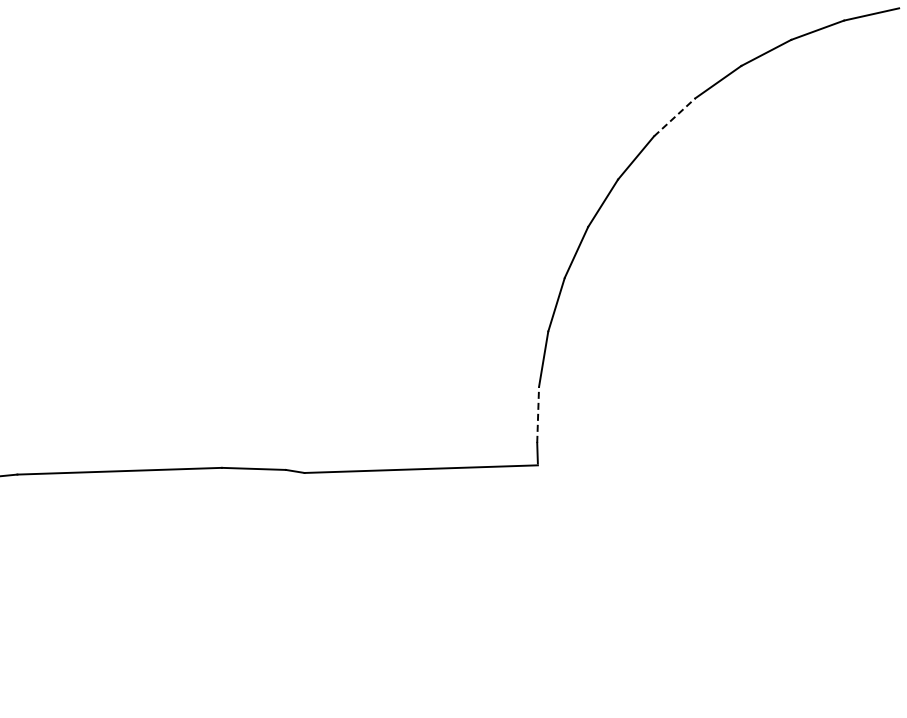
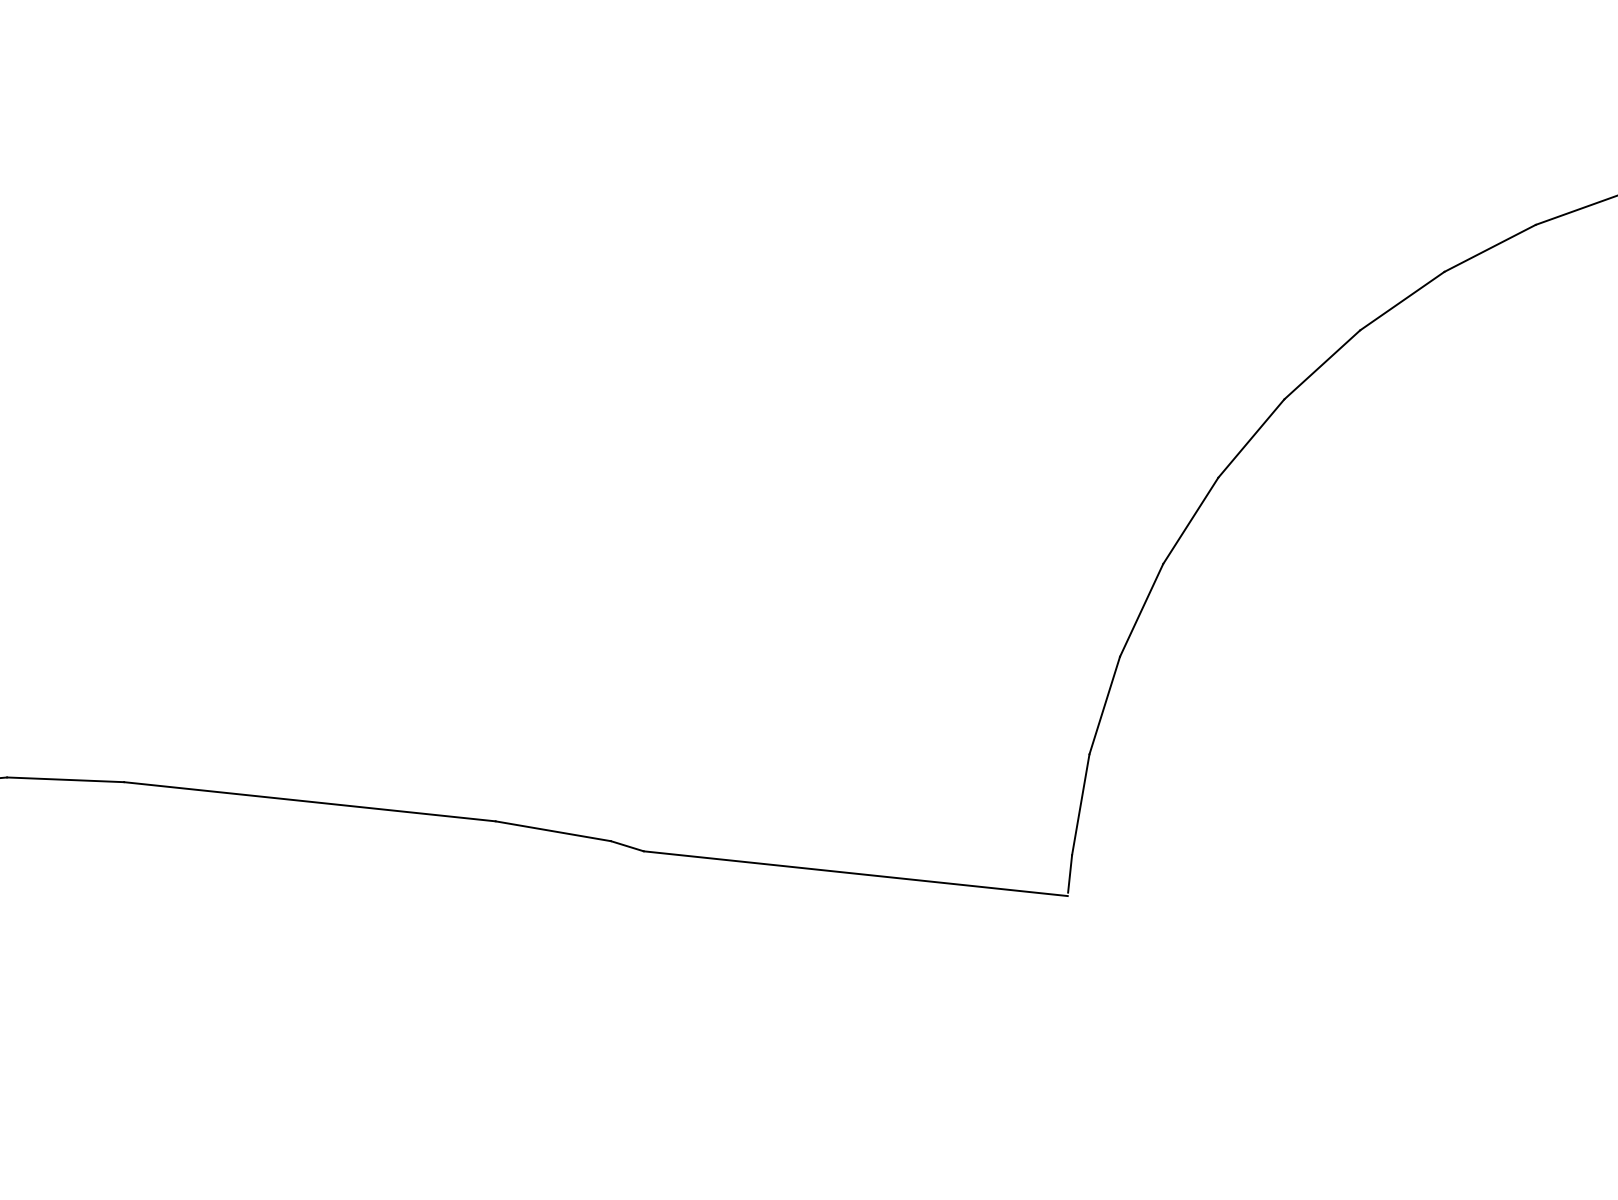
line: (675, 117) -> (1403, 301), dashed -> solid
line: (538, 414) -> (1081, 804), dashed -> solid

